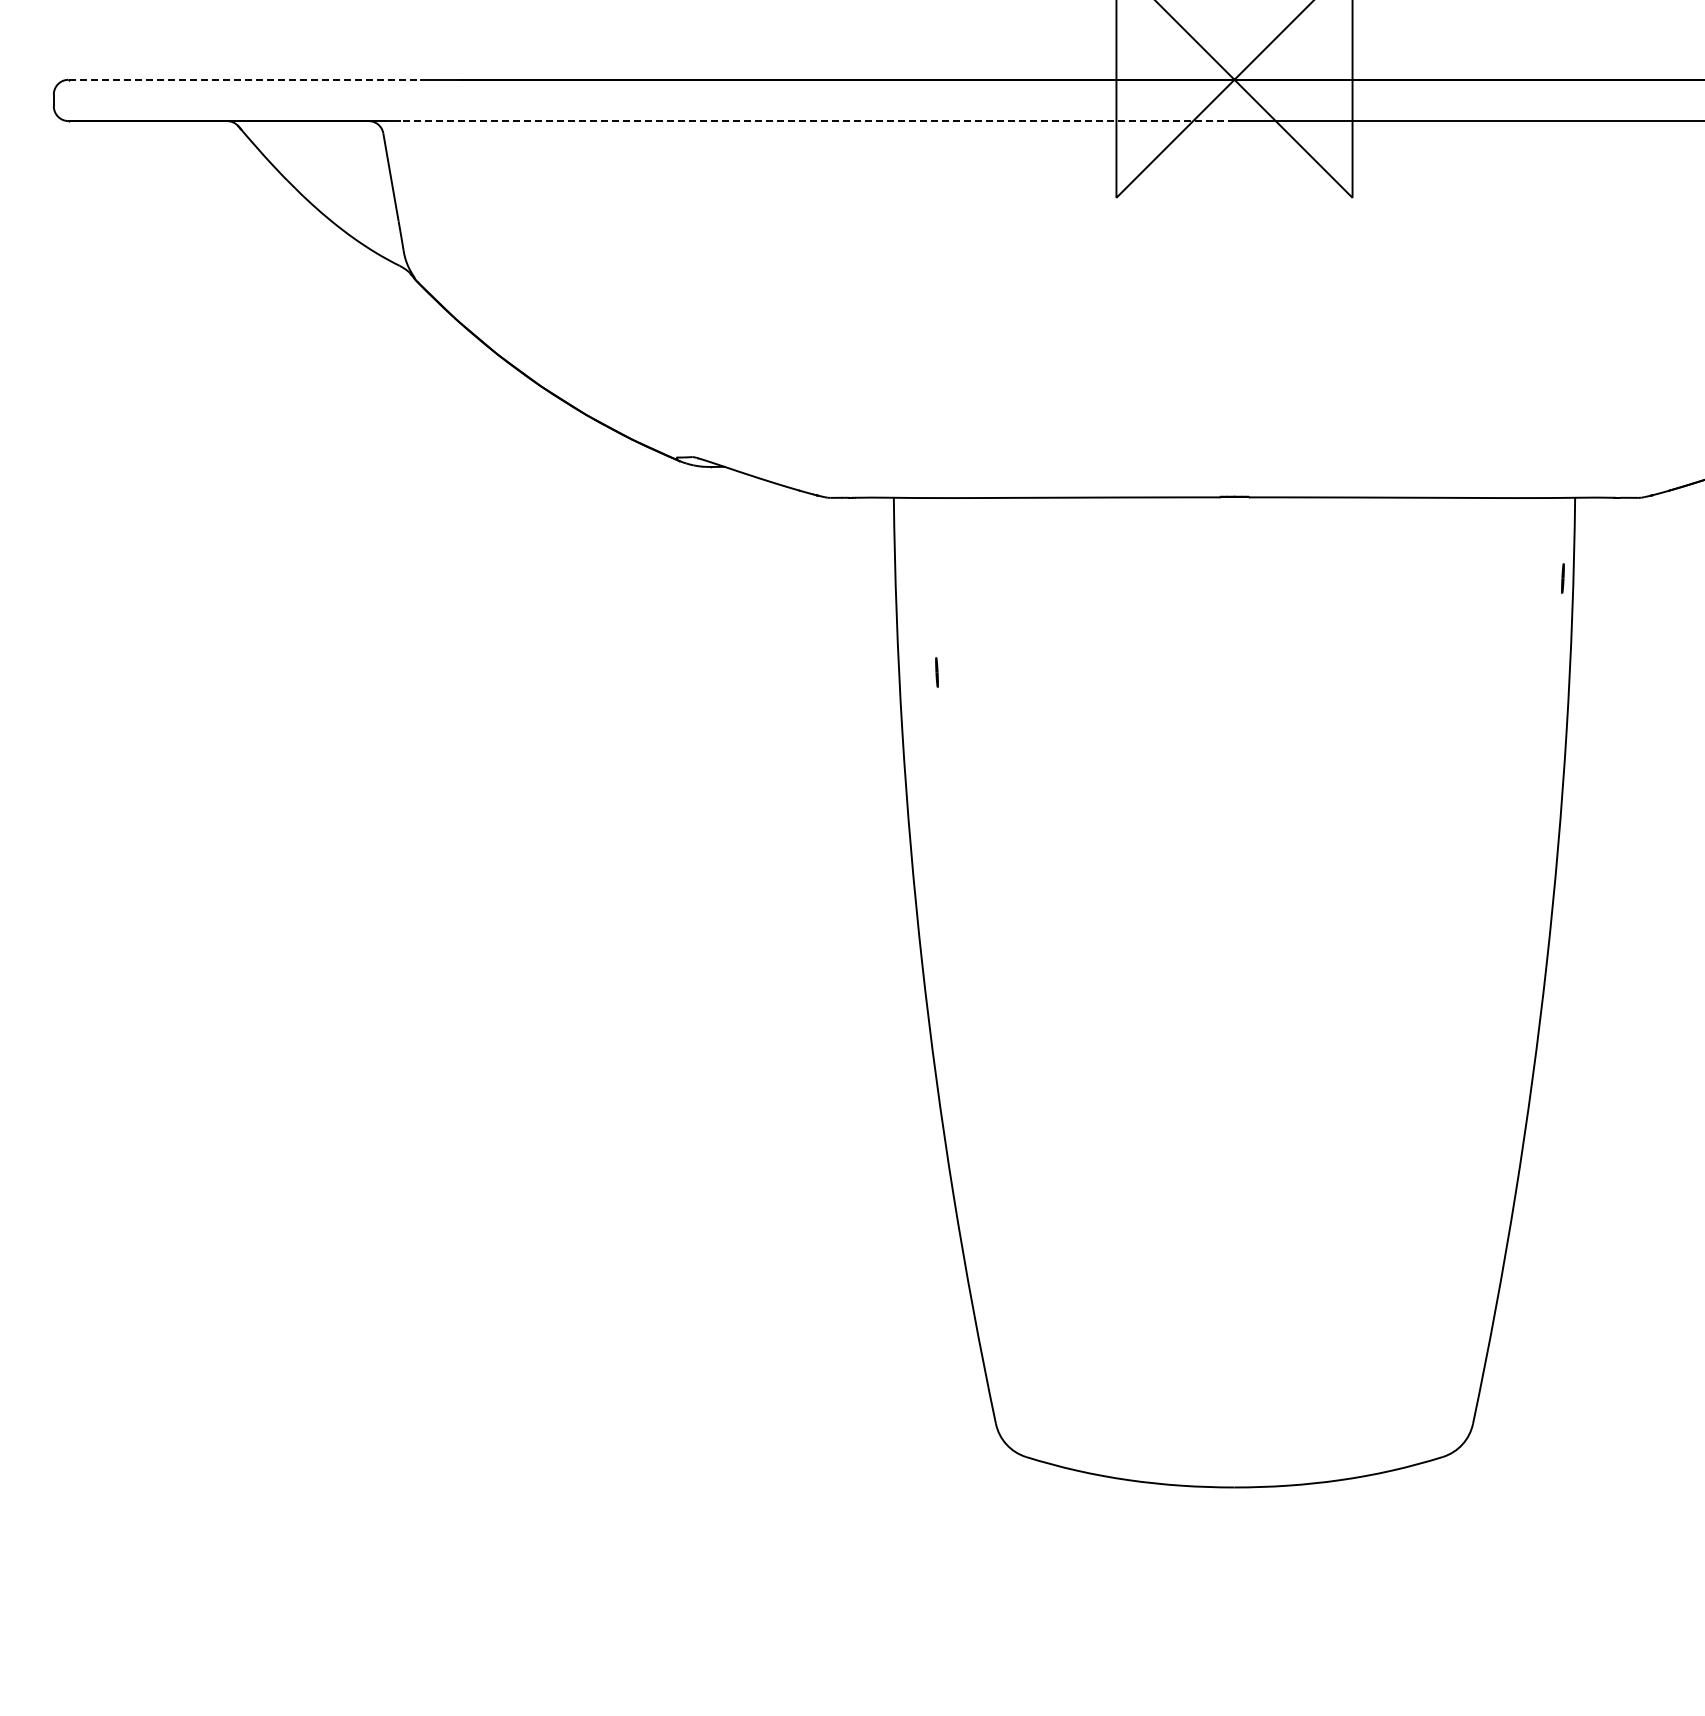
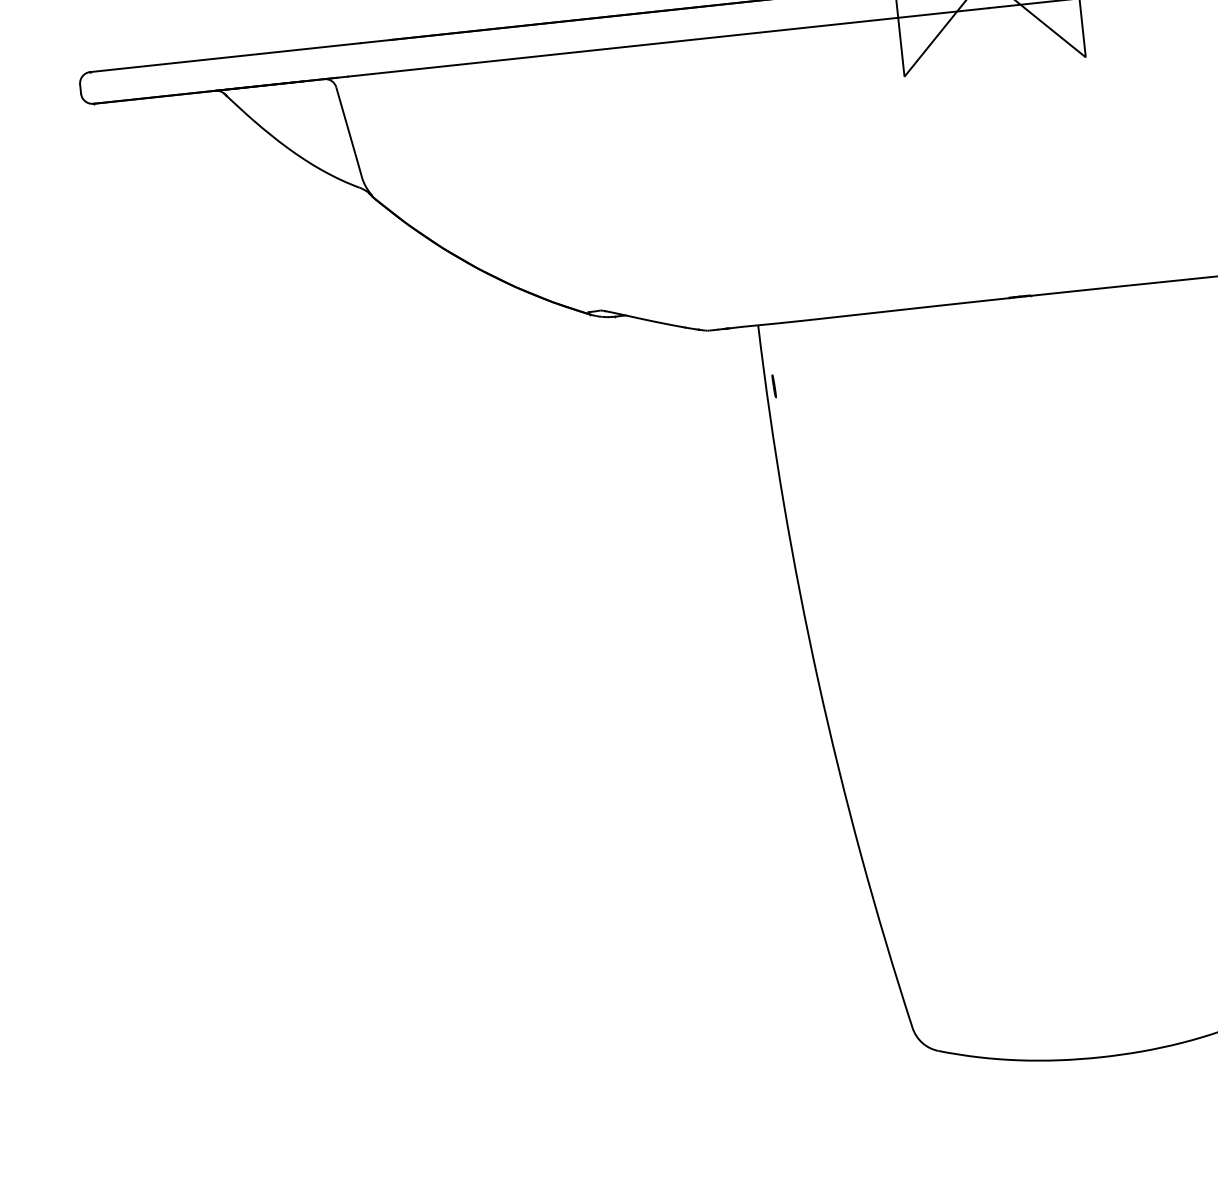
line: (245, 79) -> (226, 57), dashed -> solid
line: (816, 121) -> (667, 42), dashed -> solid
line: (936, 672) -> (773, 386), moved

